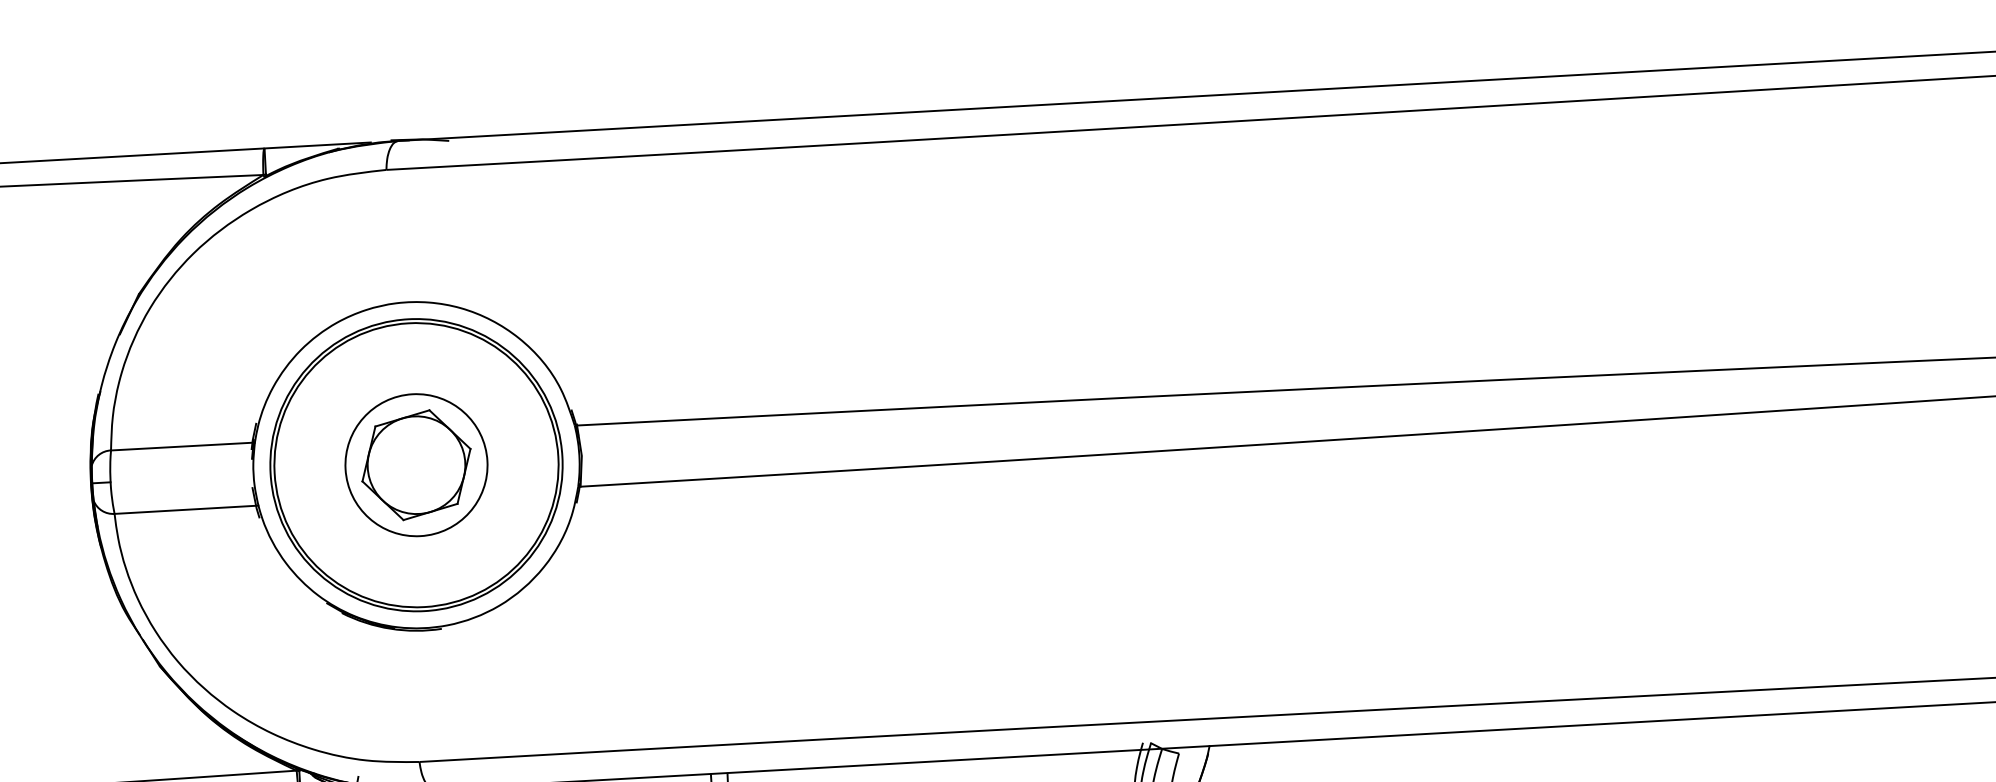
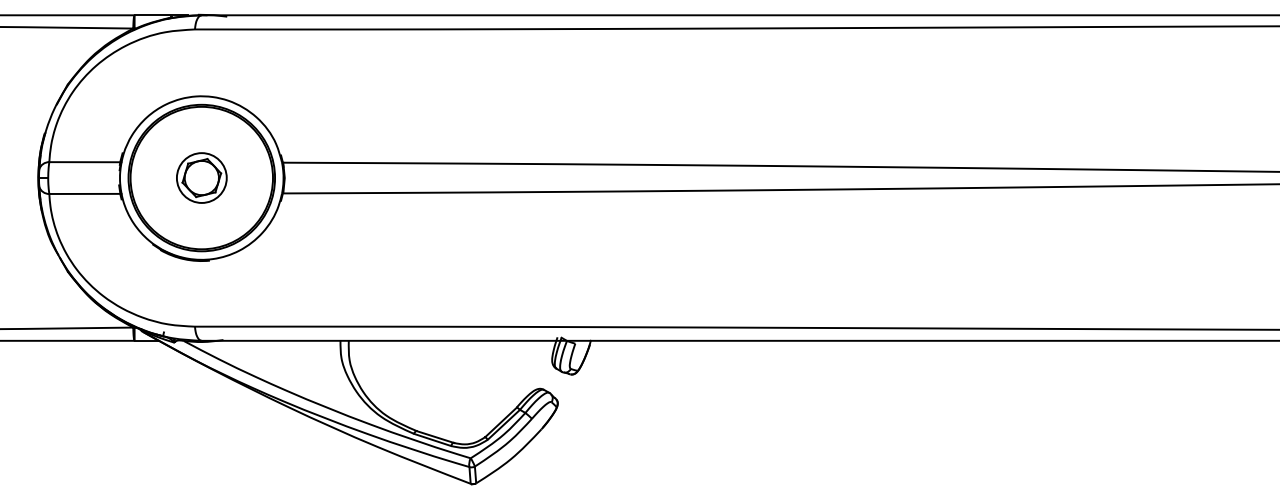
part: (415, 464) -> (201, 177), size x0.7

